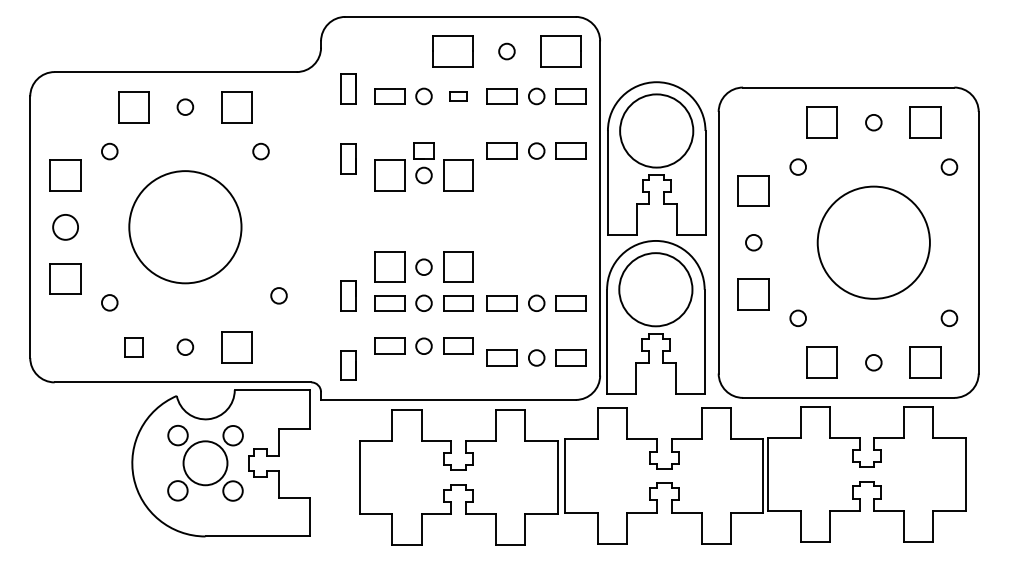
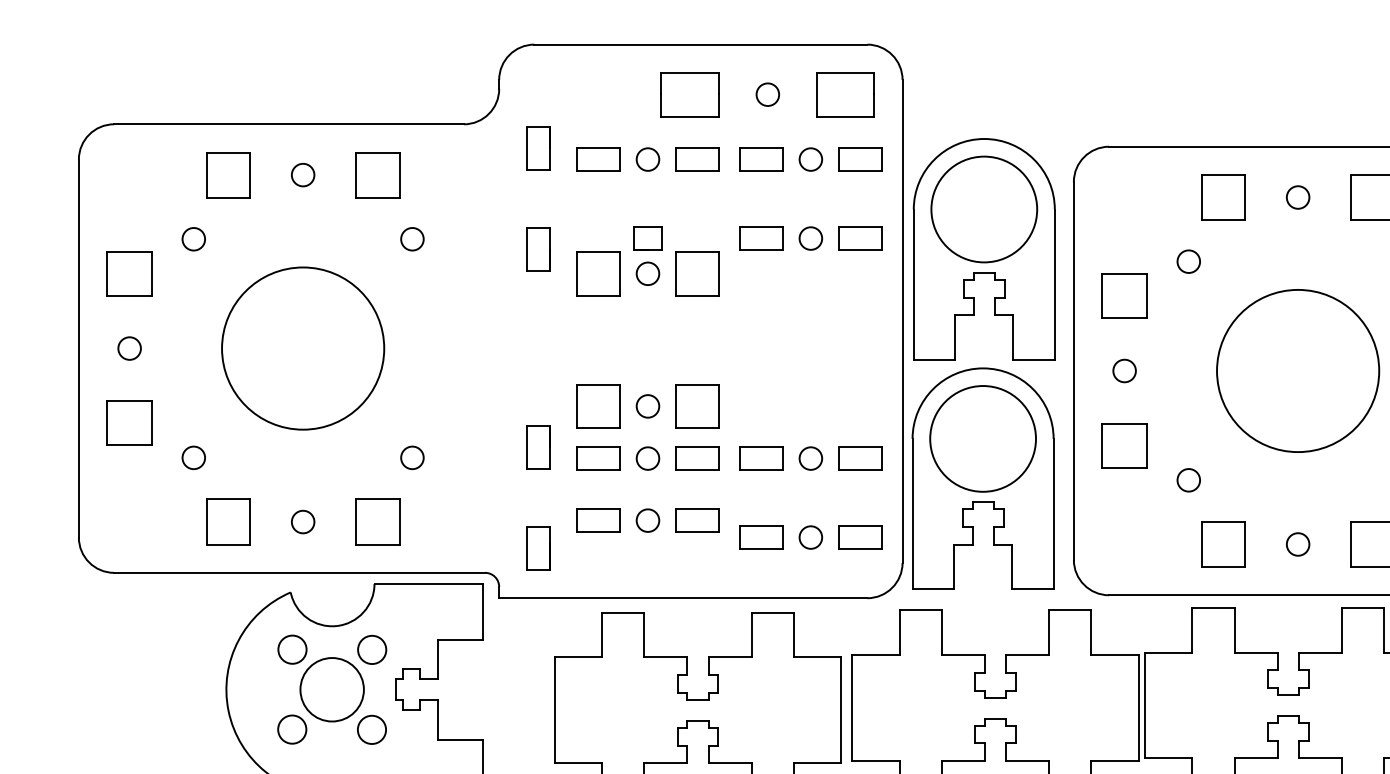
part: (458, 96) -> (697, 159), size x1.67
circle: (64, 226) -> (128, 347), size x0.62
circle: (278, 295) -> (411, 457), moved
part: (133, 347) -> (228, 522), size x1.67

